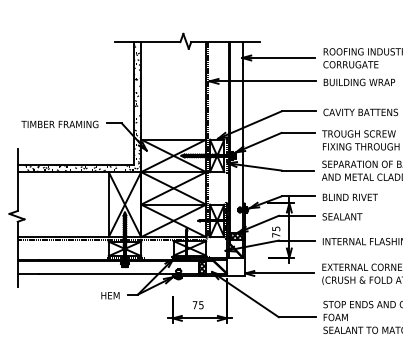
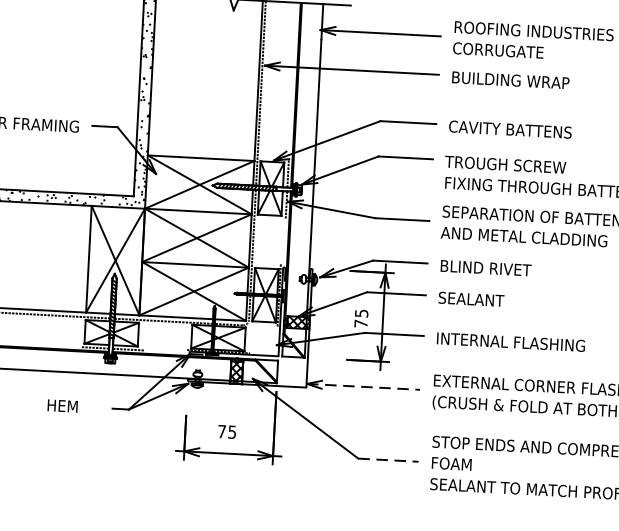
line: (280, 273) -> (364, 387), solid -> dashed
text: (110, 295) -> (62, 405), moved
line: (297, 317) -> (388, 460), solid -> dashed

